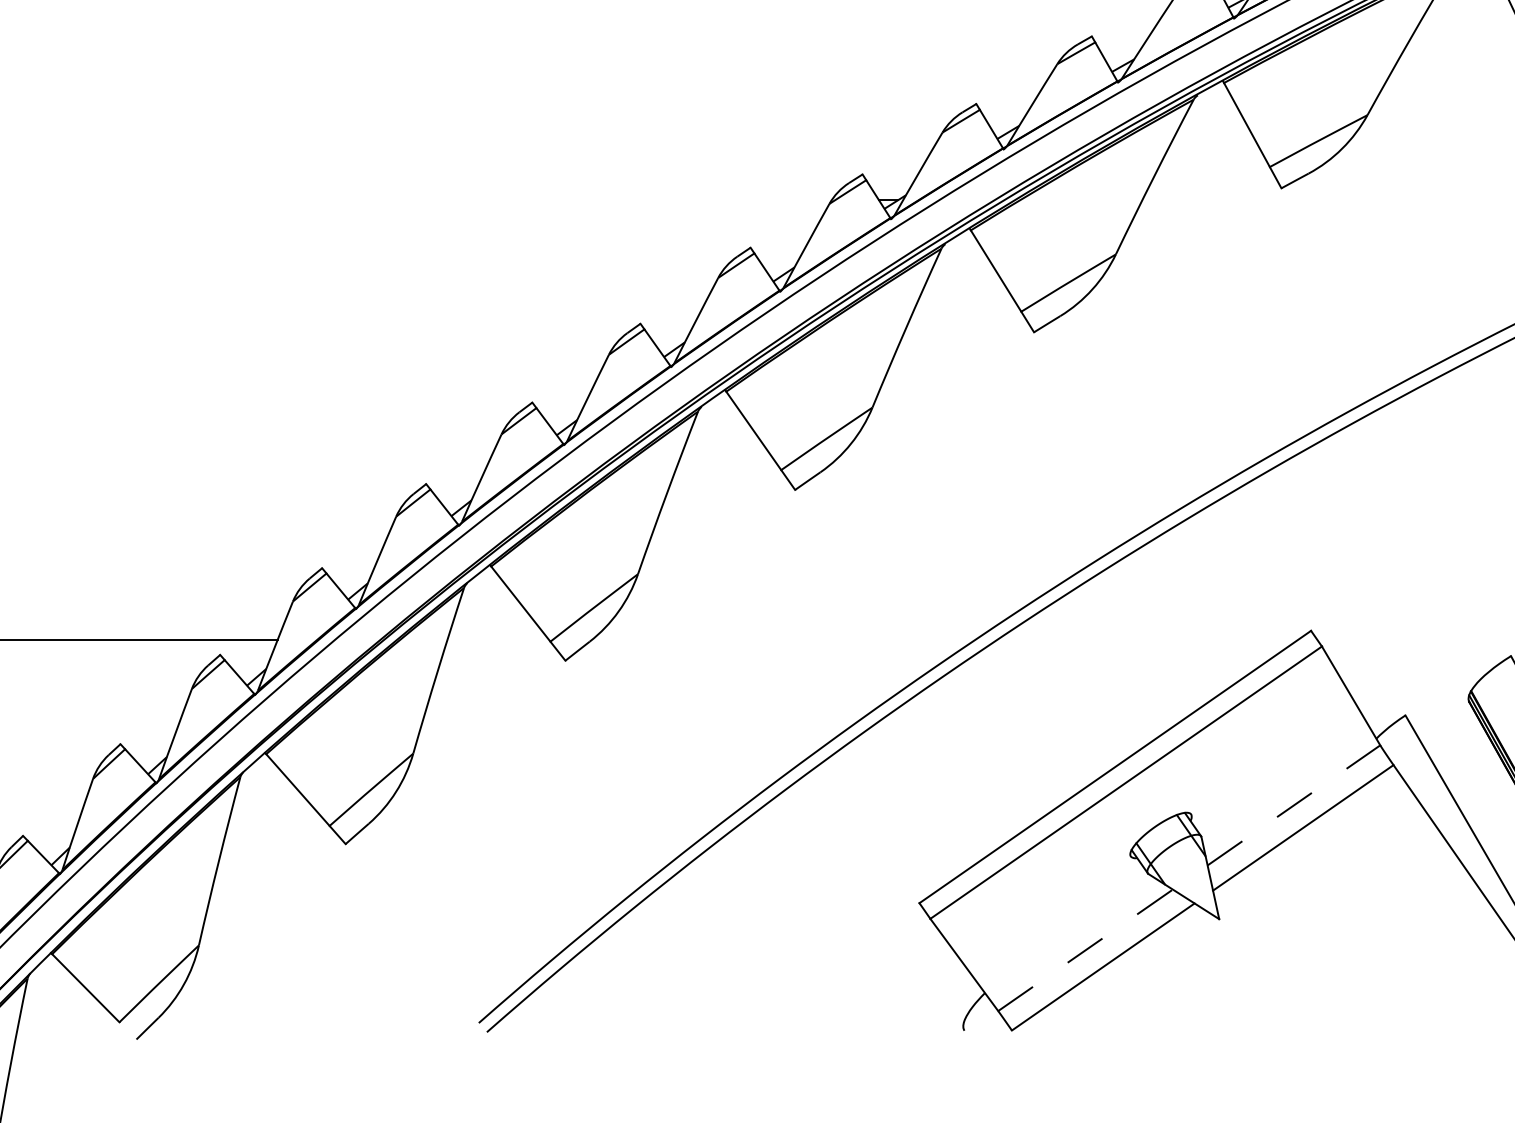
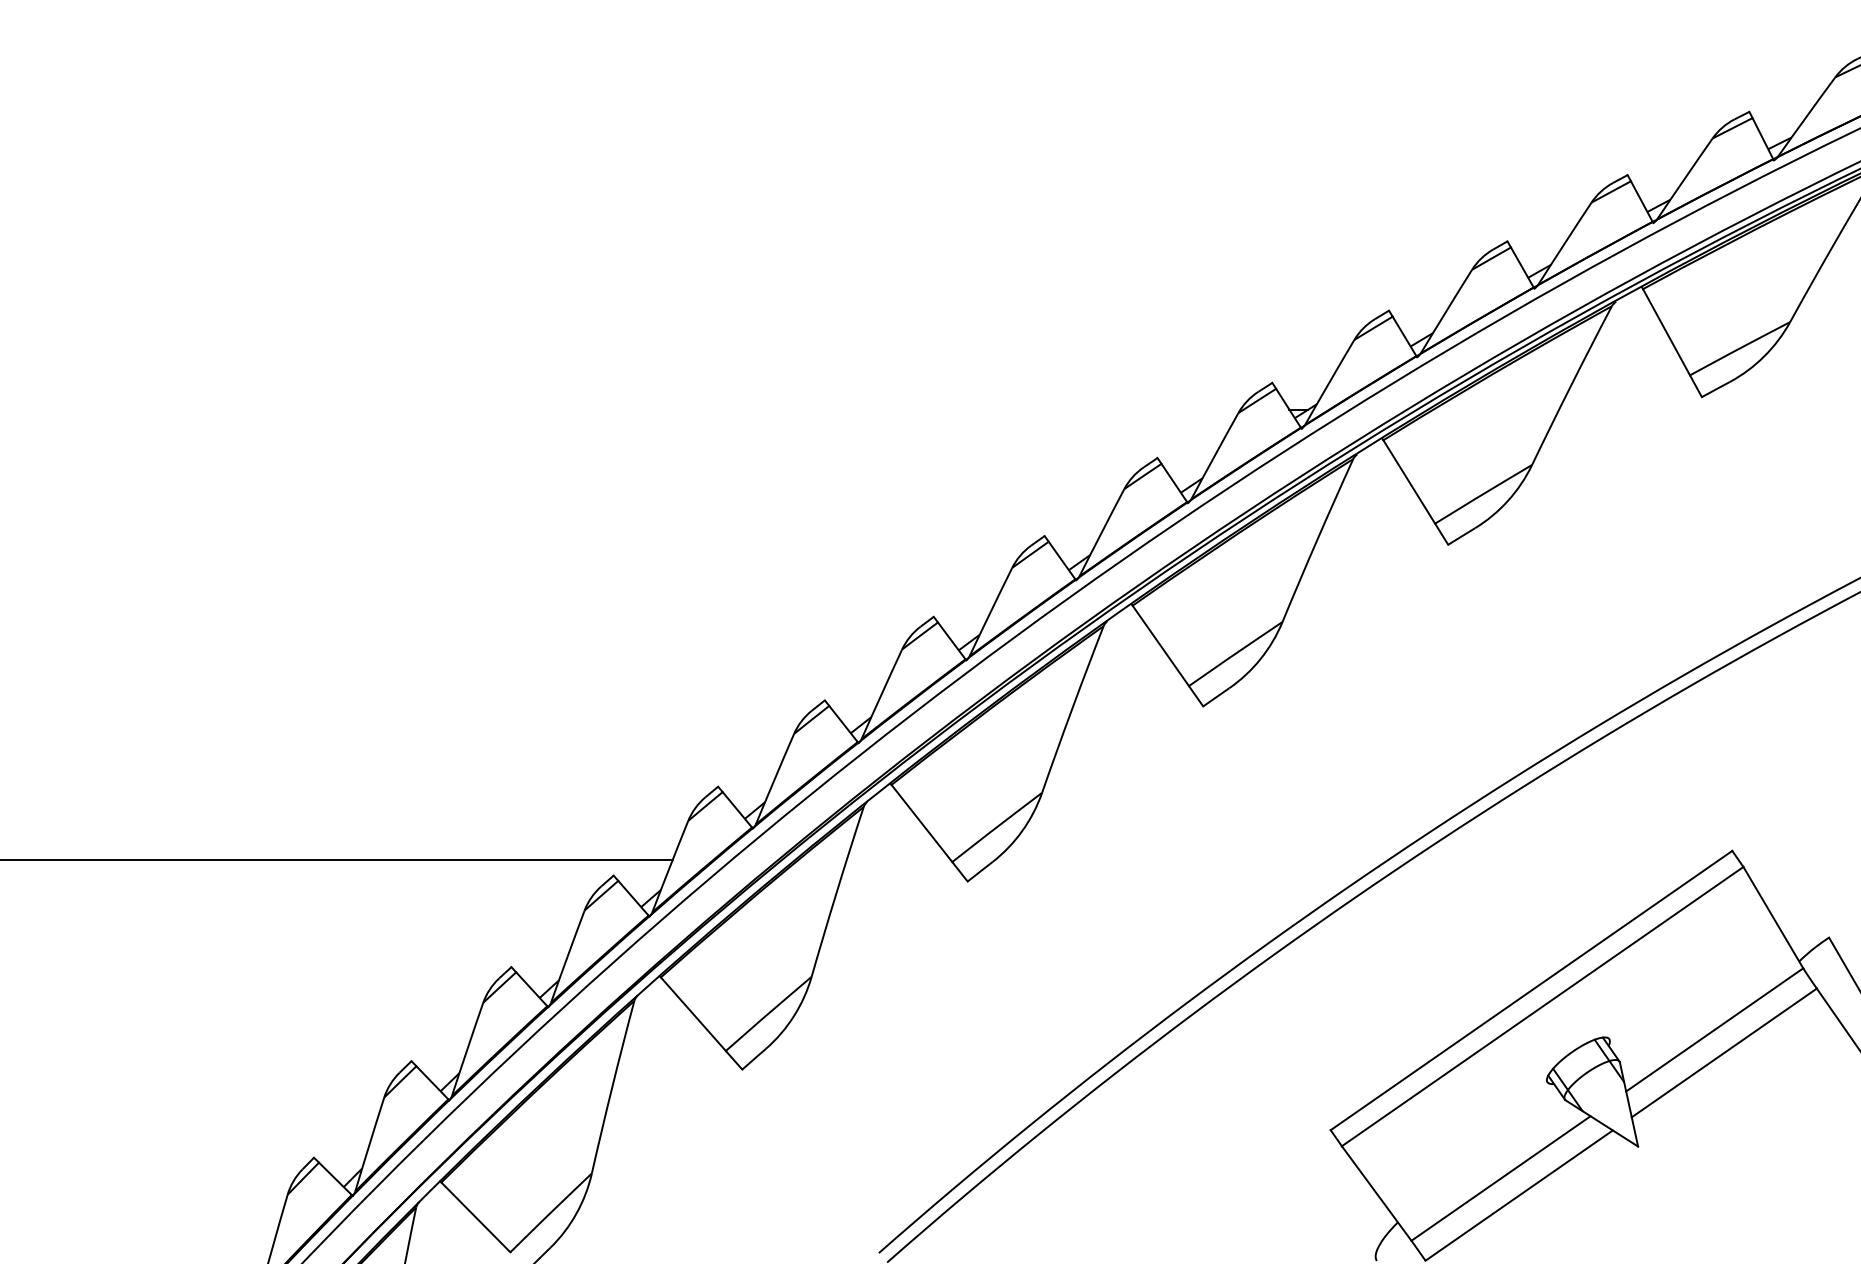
line: (1293, 805) -> (1714, 1029), dashed -> solid
line: (1086, 950) -> (1501, 1178), dashed -> solid

